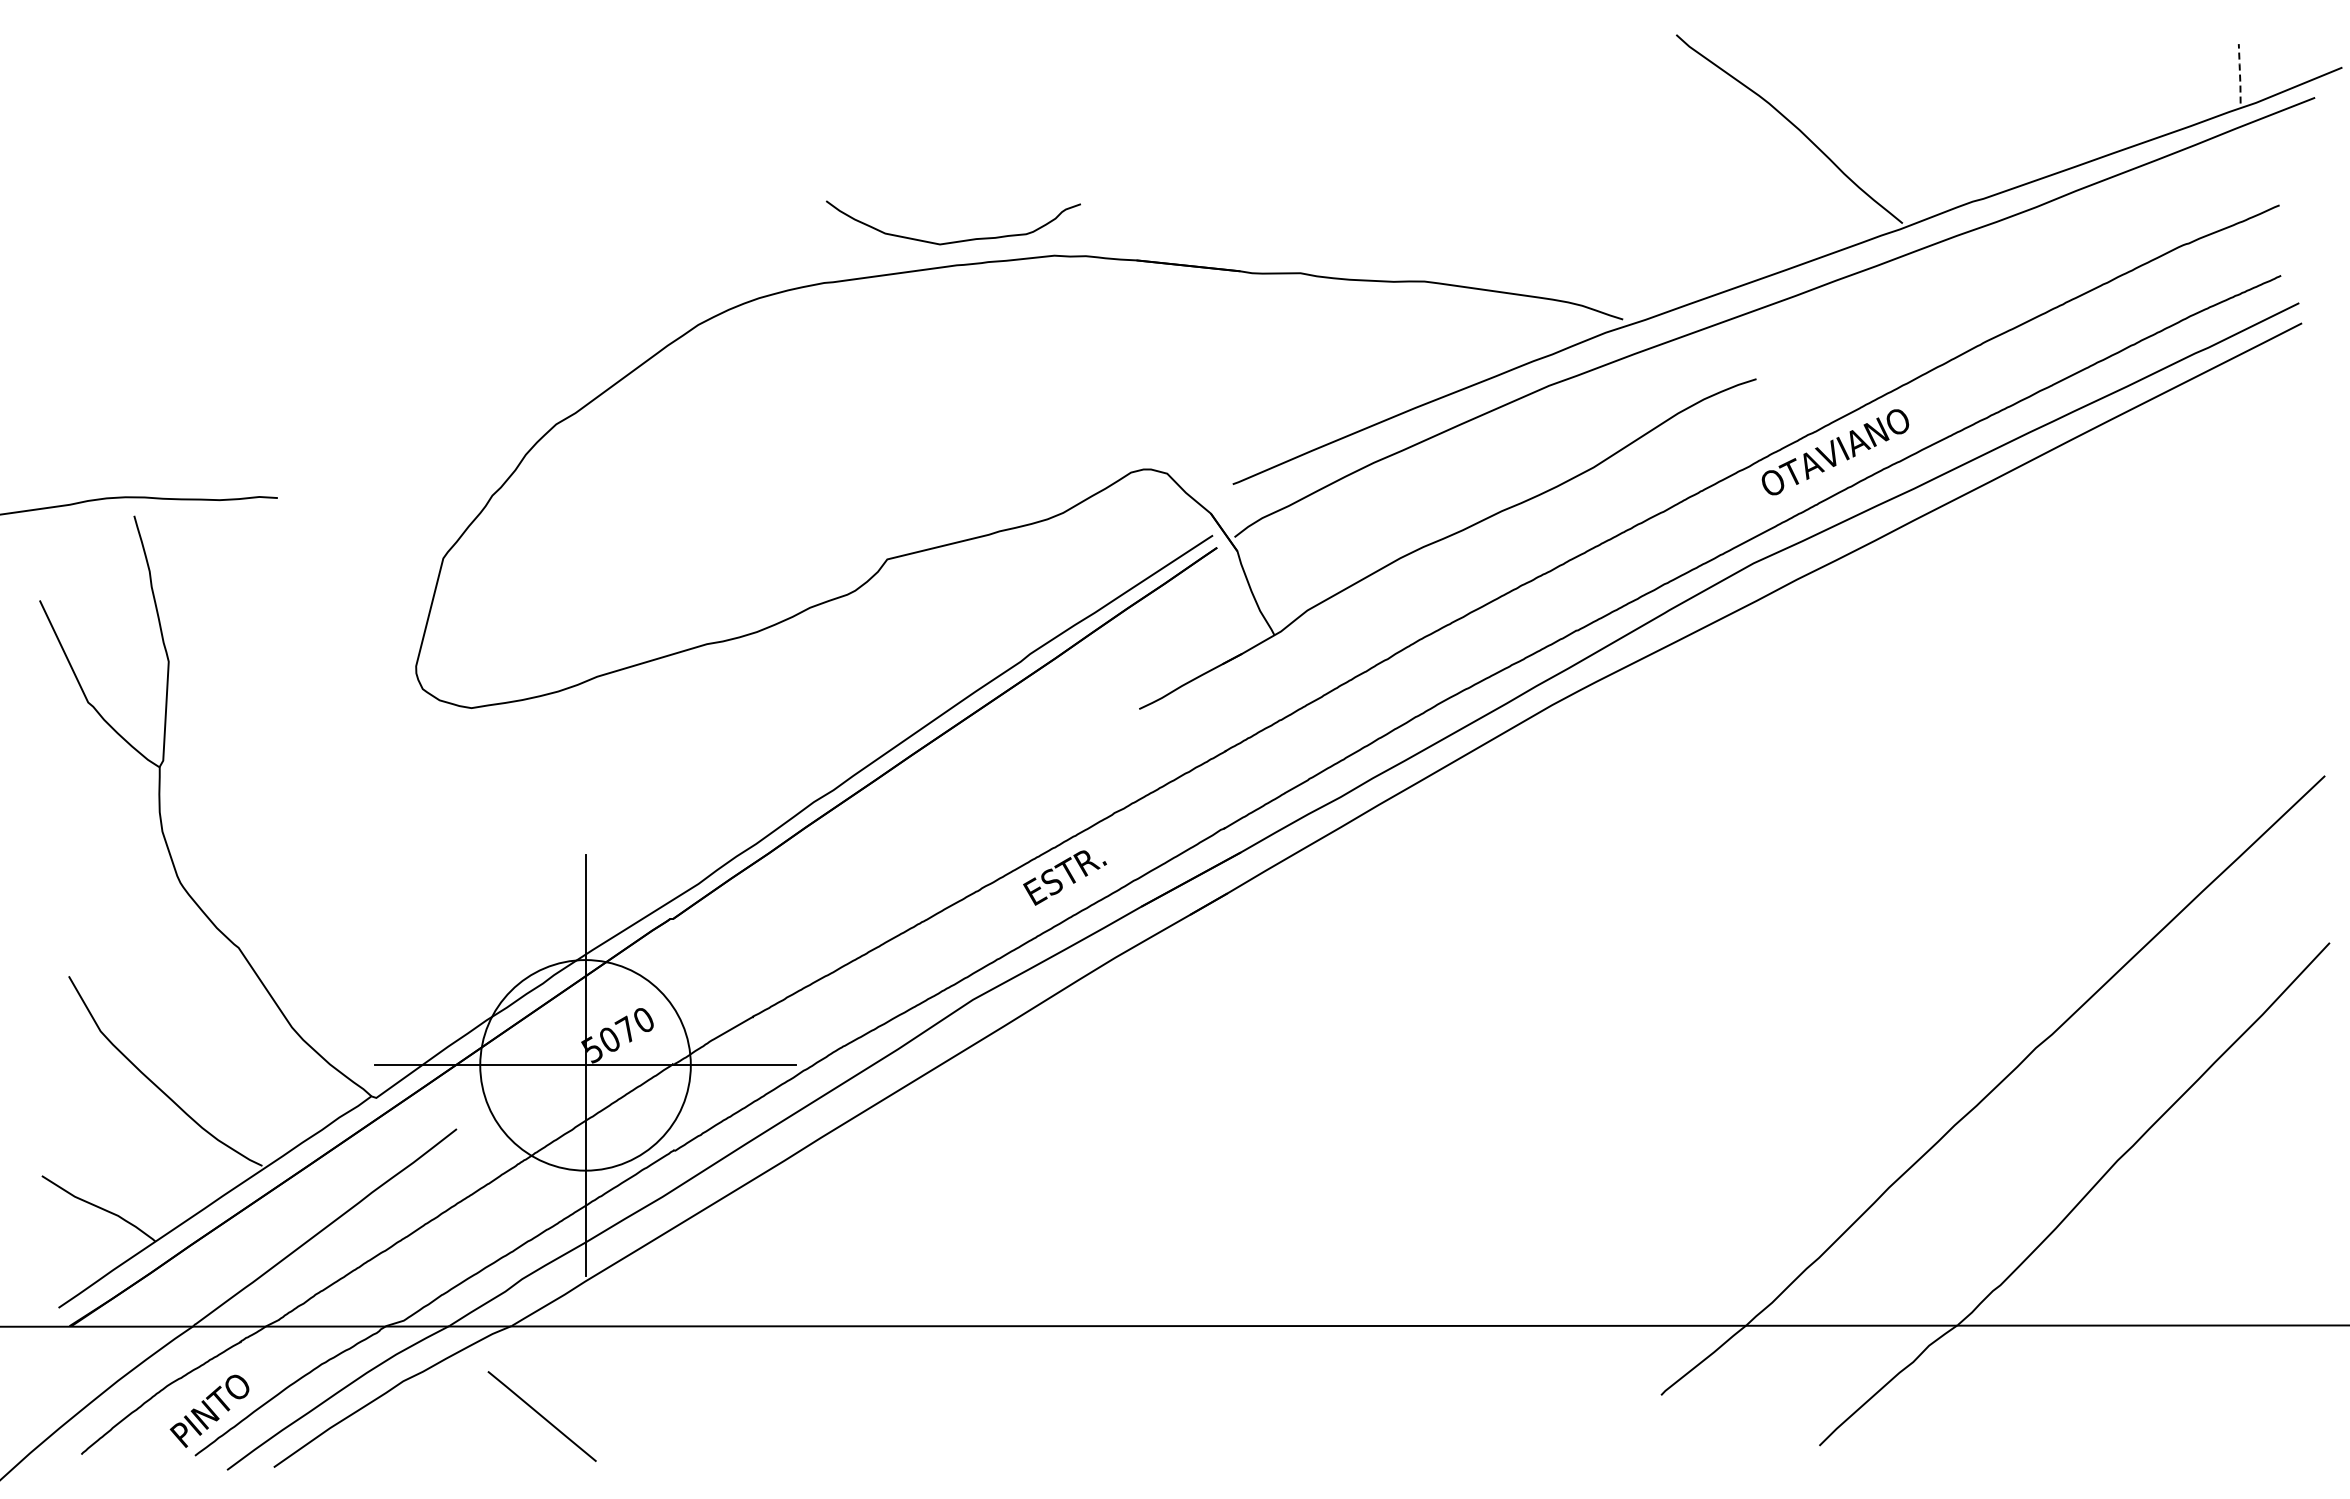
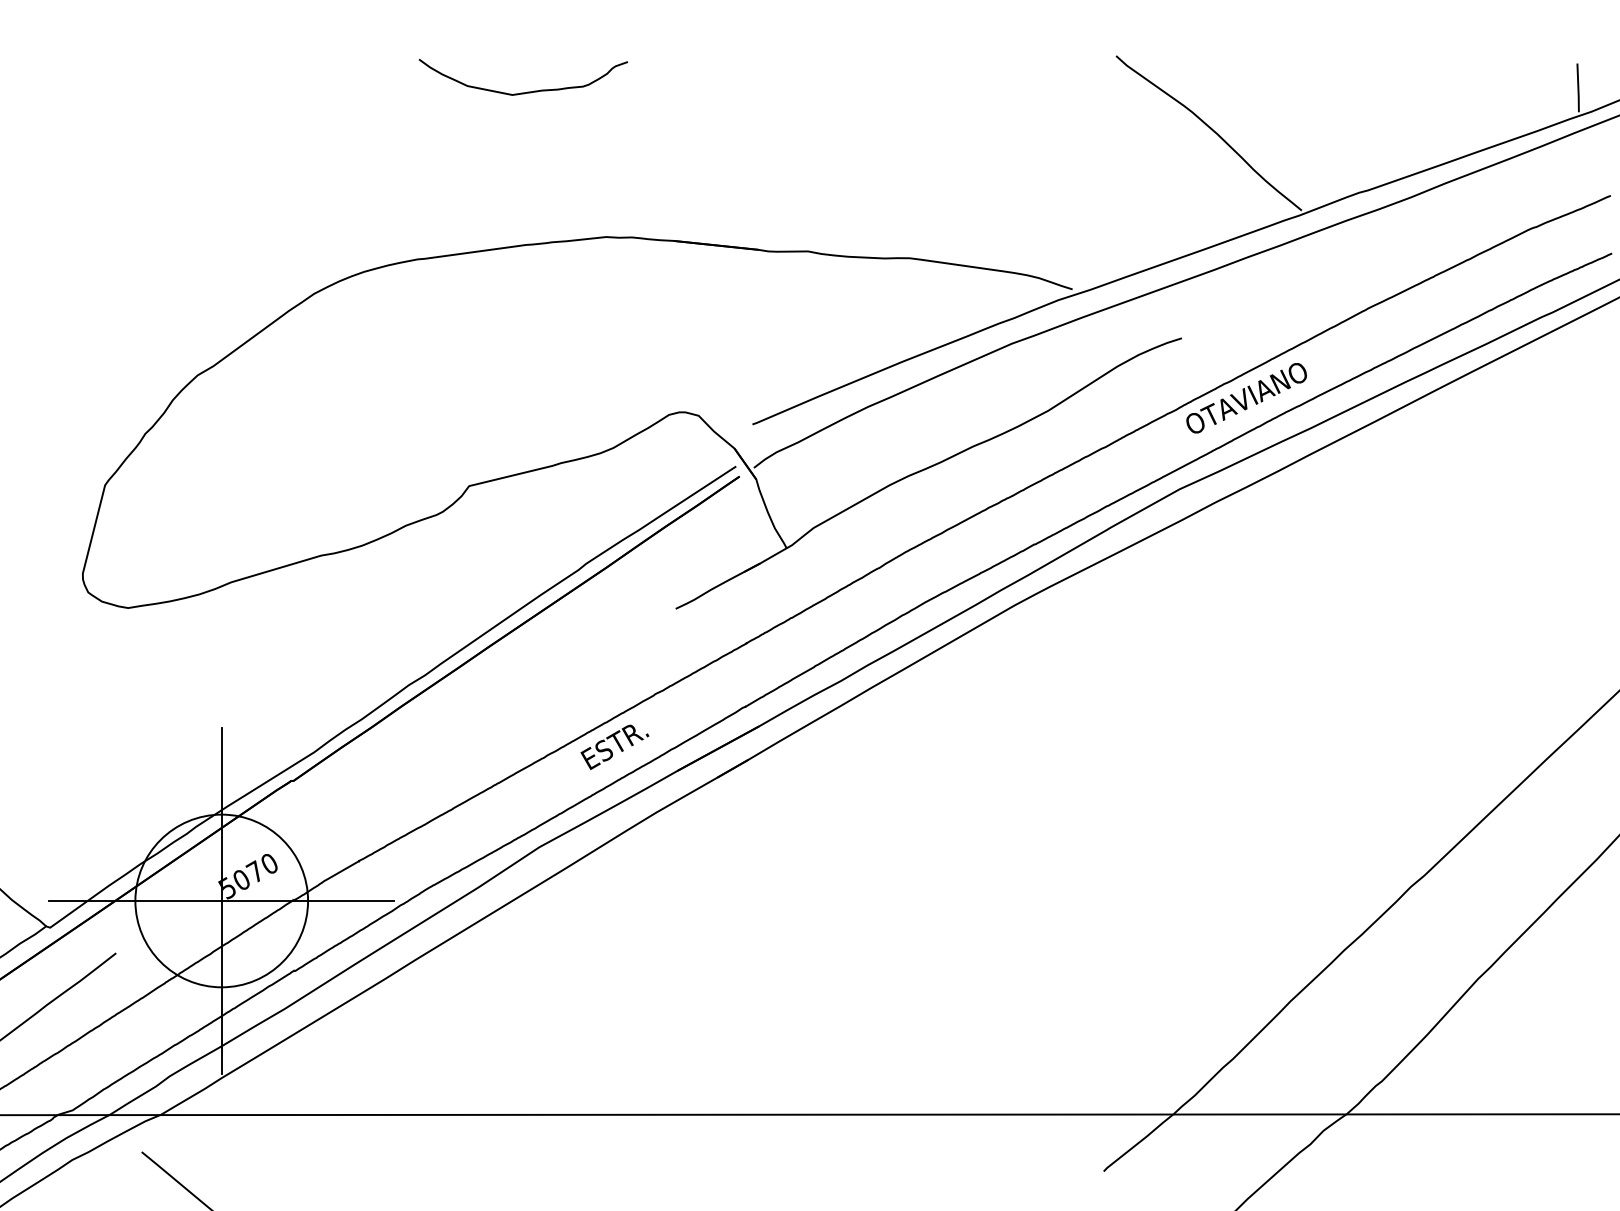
line: (2239, 73) -> (1577, 87), dashed -> solid
curve: (958, 240) -> (527, 91), moved

